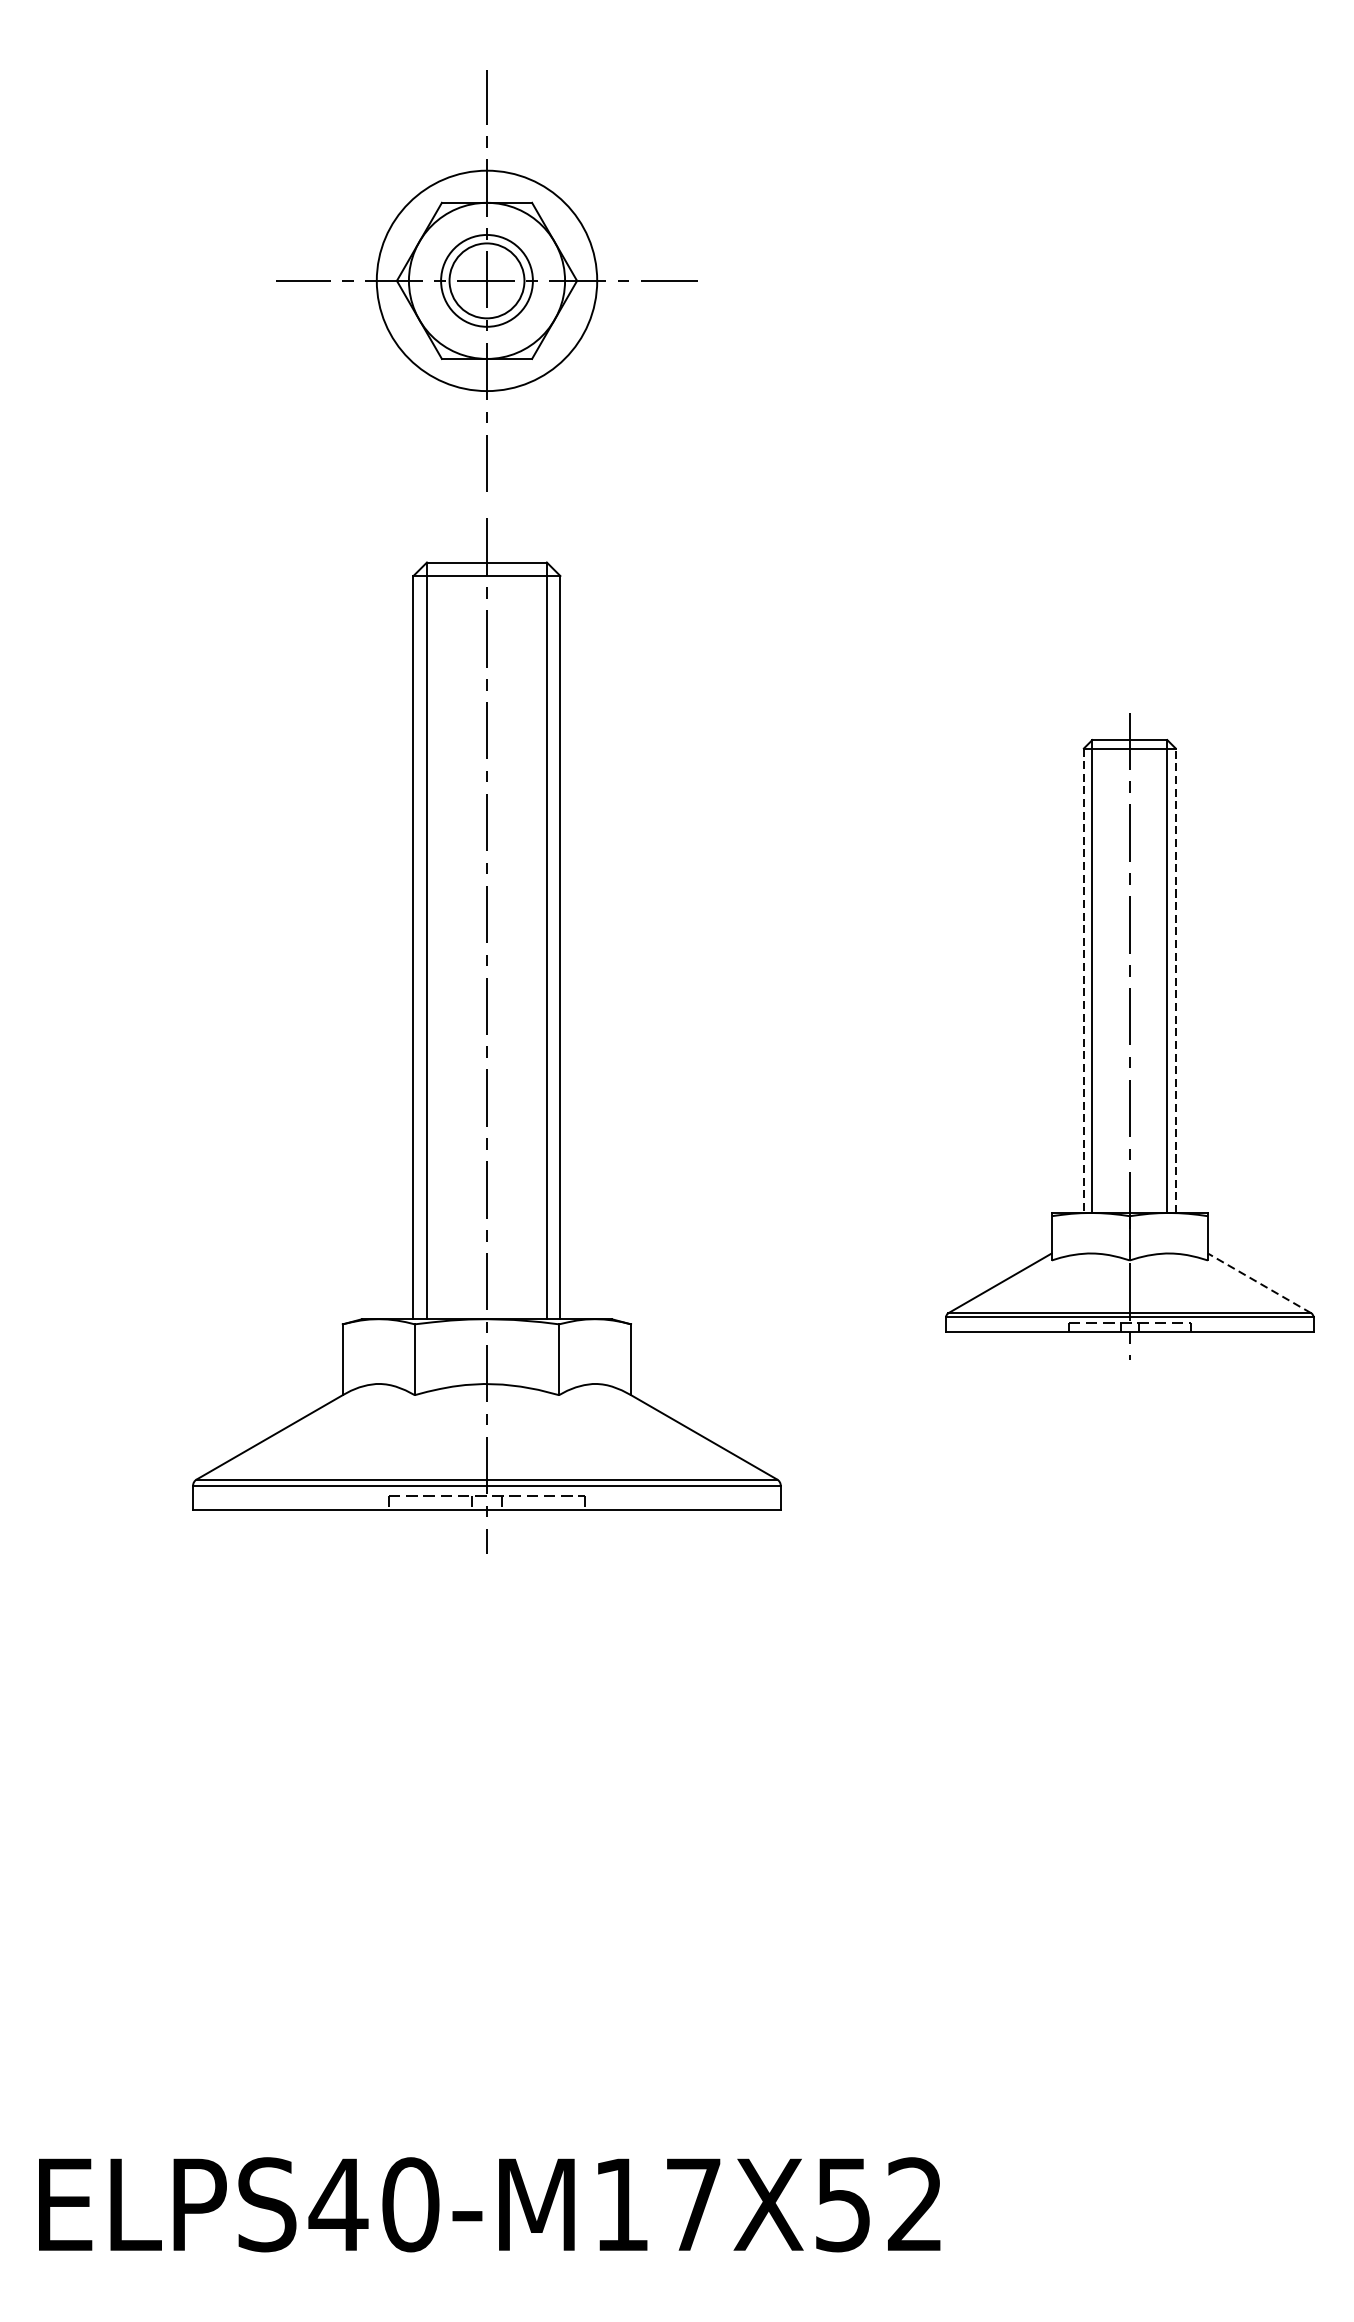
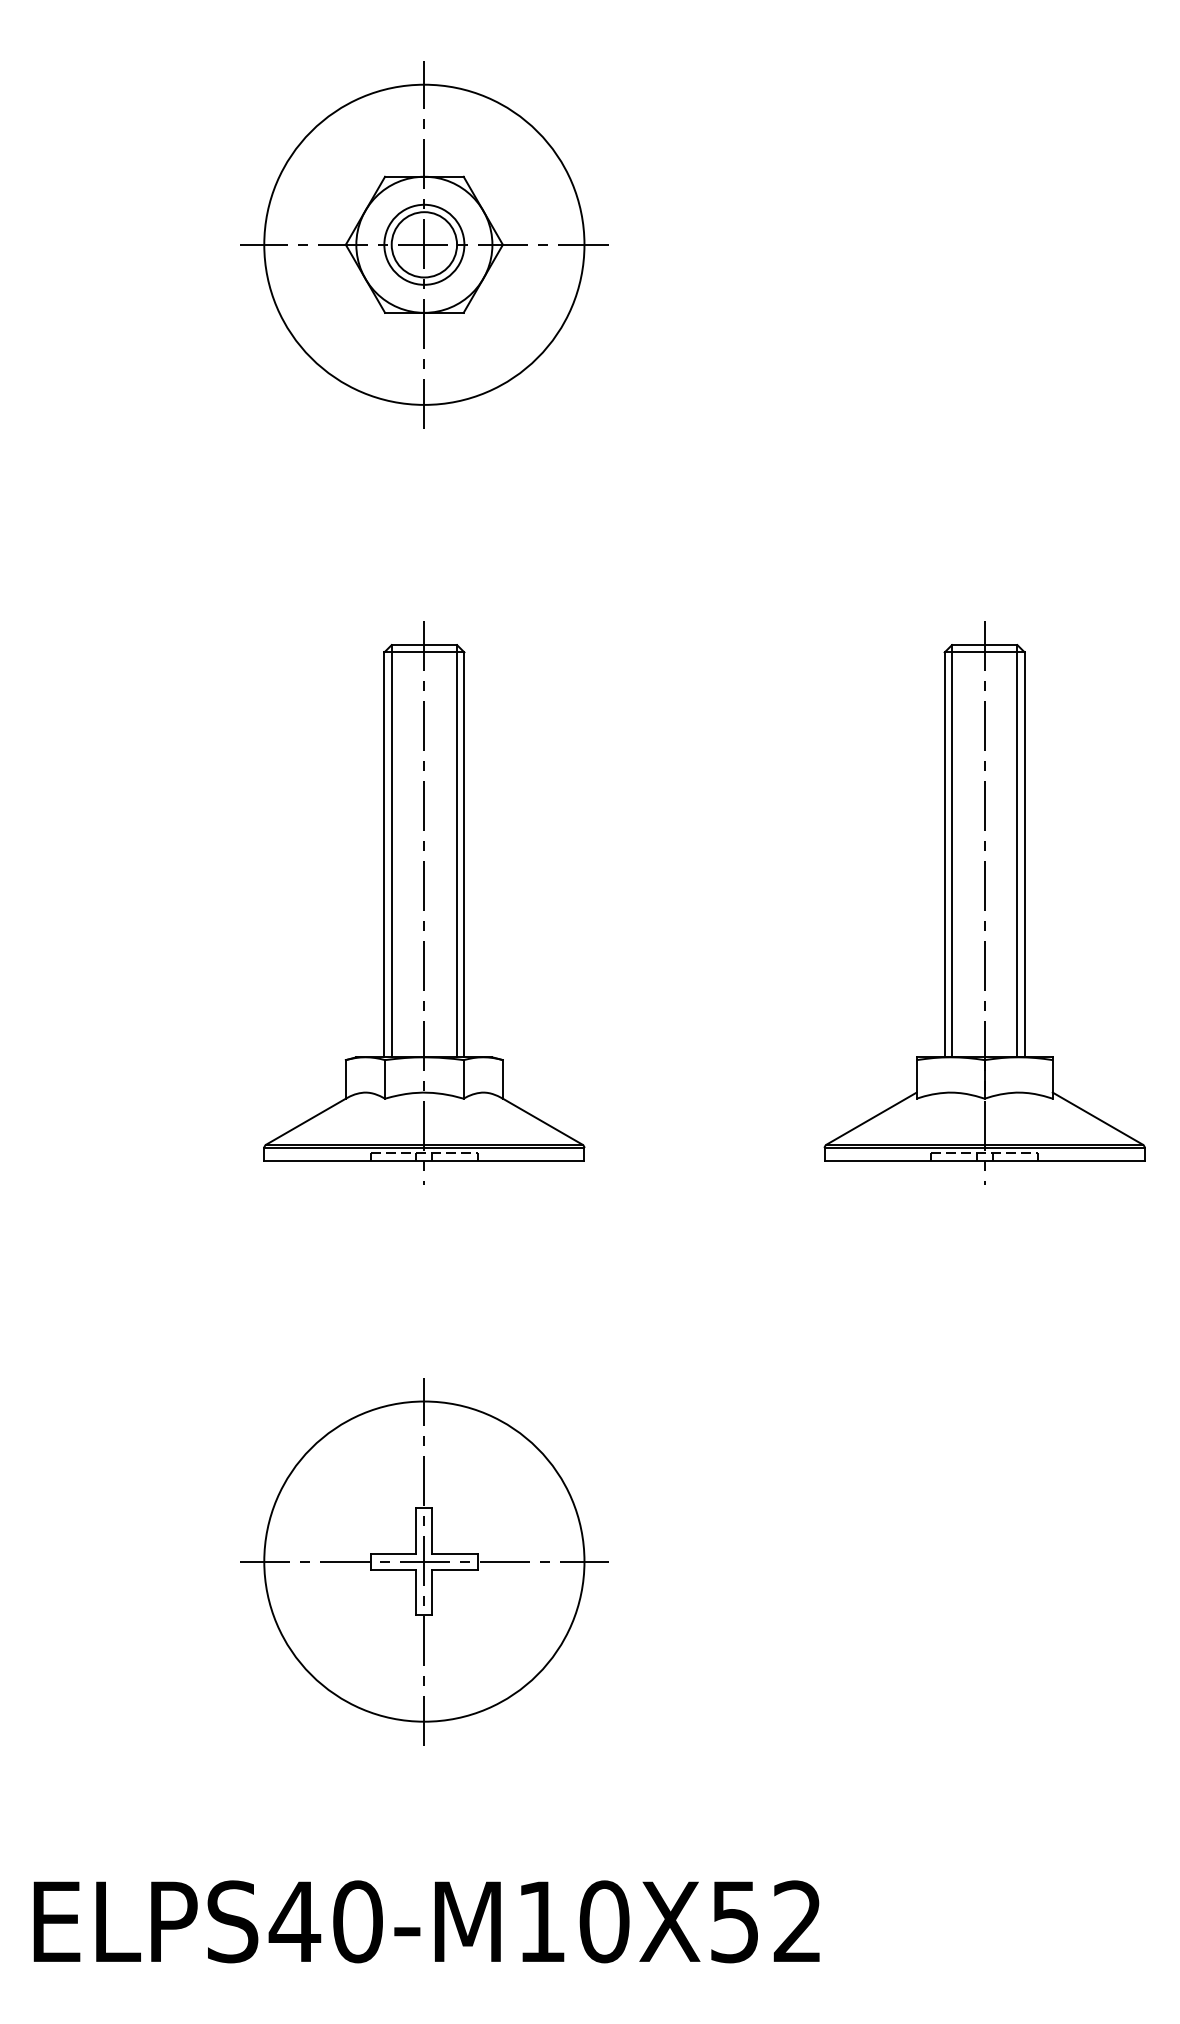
circle: (487, 280) -> (424, 244), size x1.67
line: (1175, 980) -> (1024, 854), dashed -> solid
line: (1083, 981) -> (944, 855), dashed -> solid
part: (487, 1035) -> (424, 902), size x0.62
line: (1259, 1283) -> (1097, 1118), dashed -> solid
part: (487, 1791) -> (424, 1561), added
text: (693, 2204) -> (604, 1921), ELPS40-M17X52 -> ELPS40-M10X52

